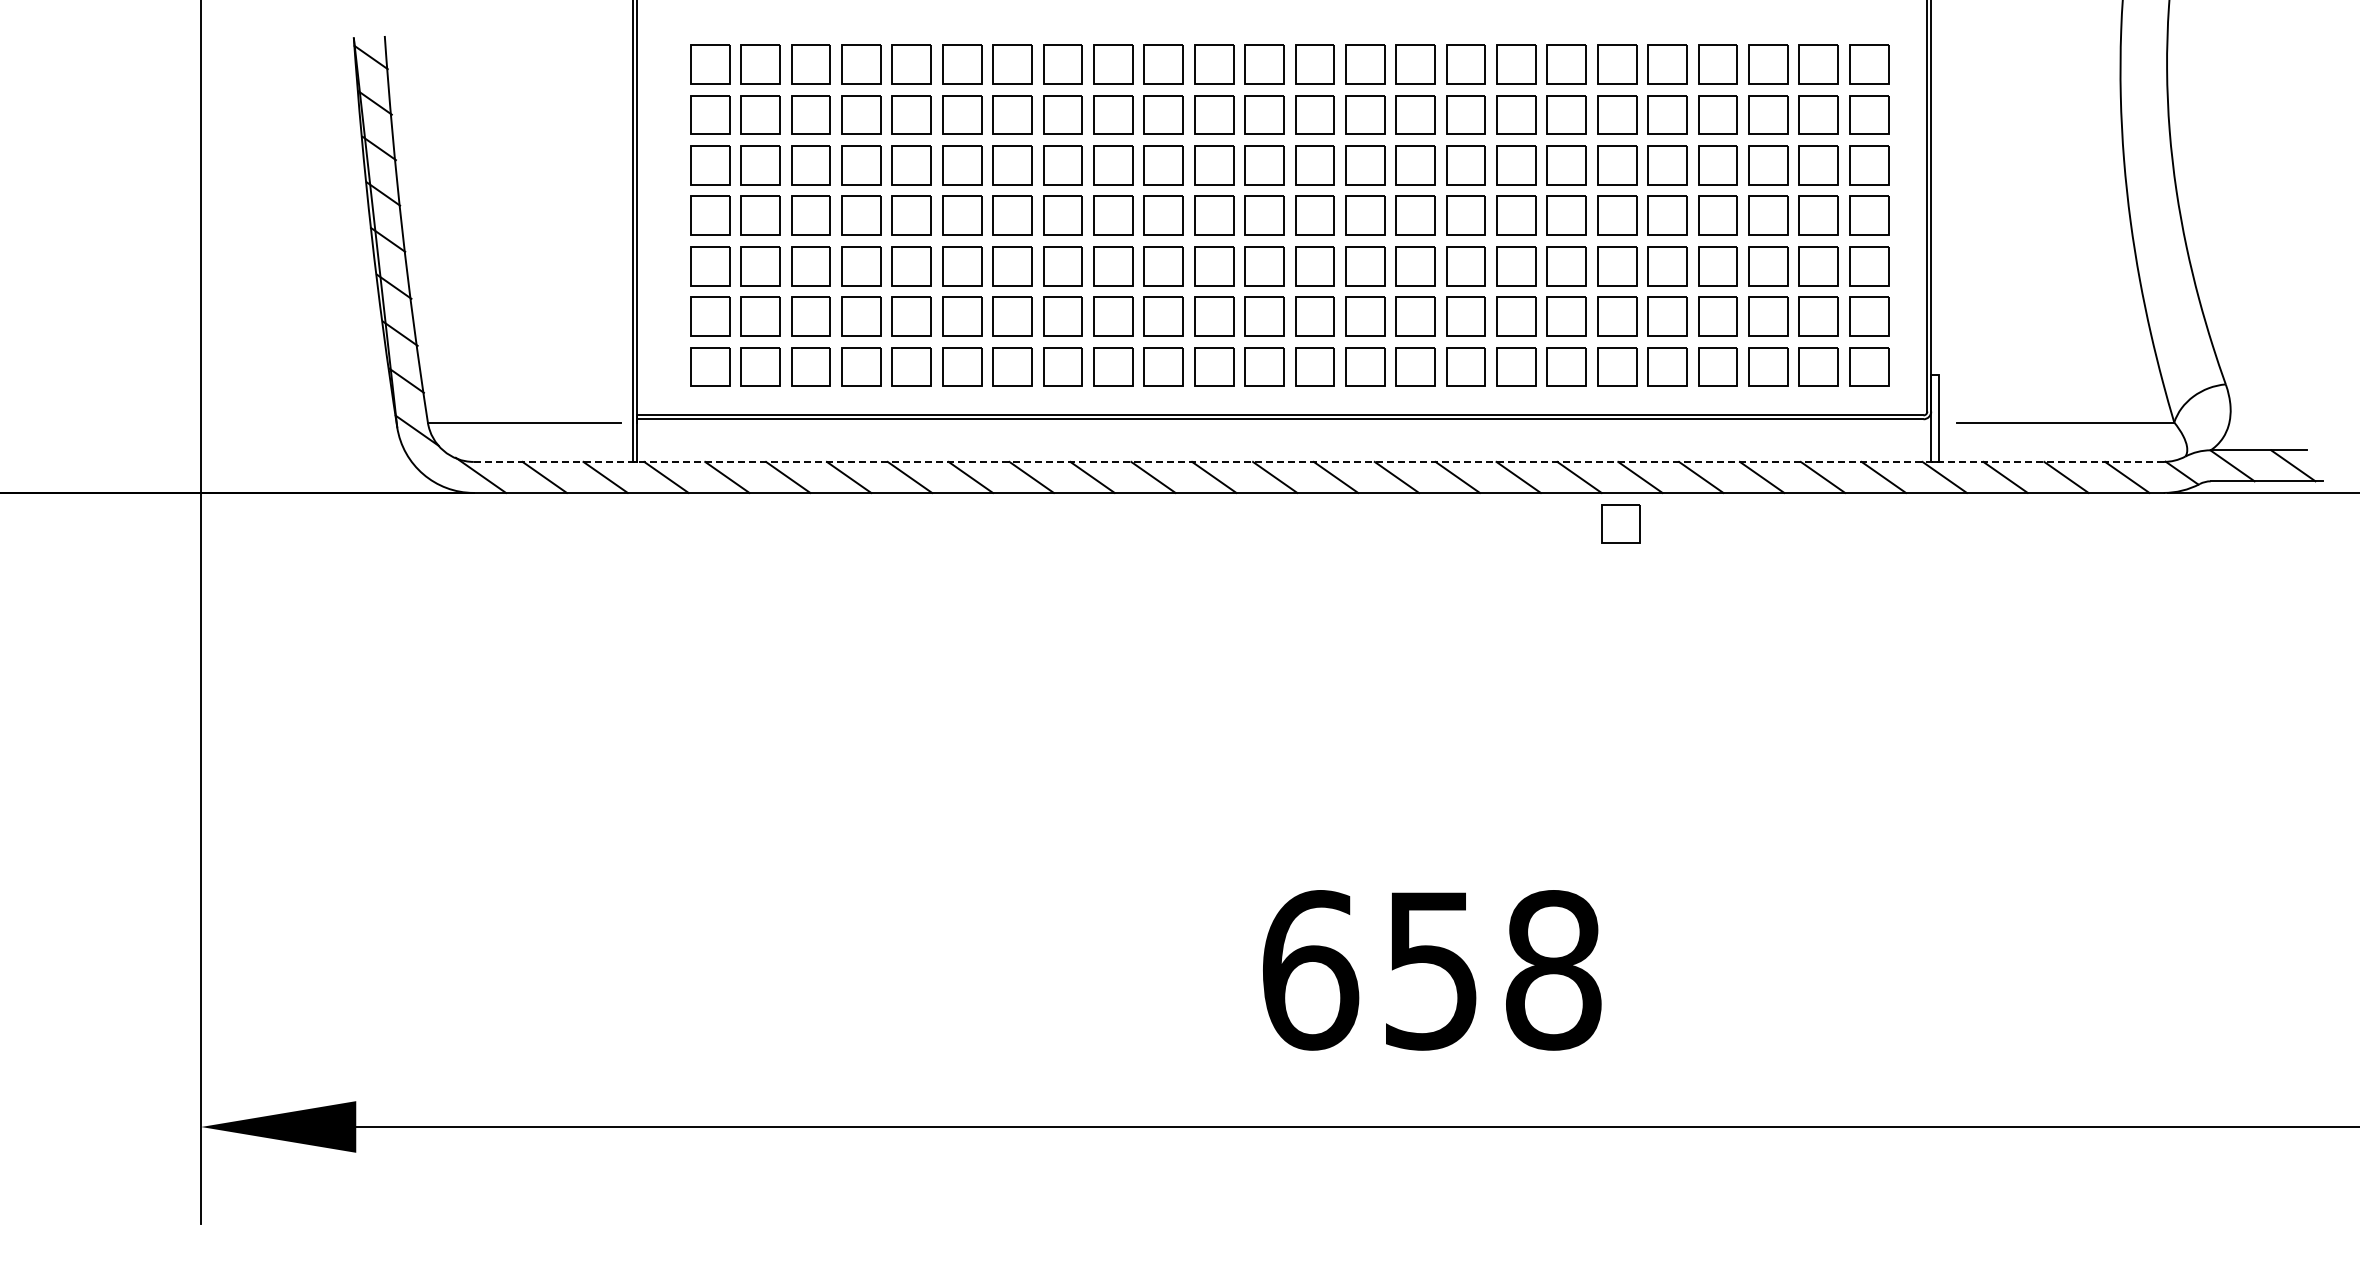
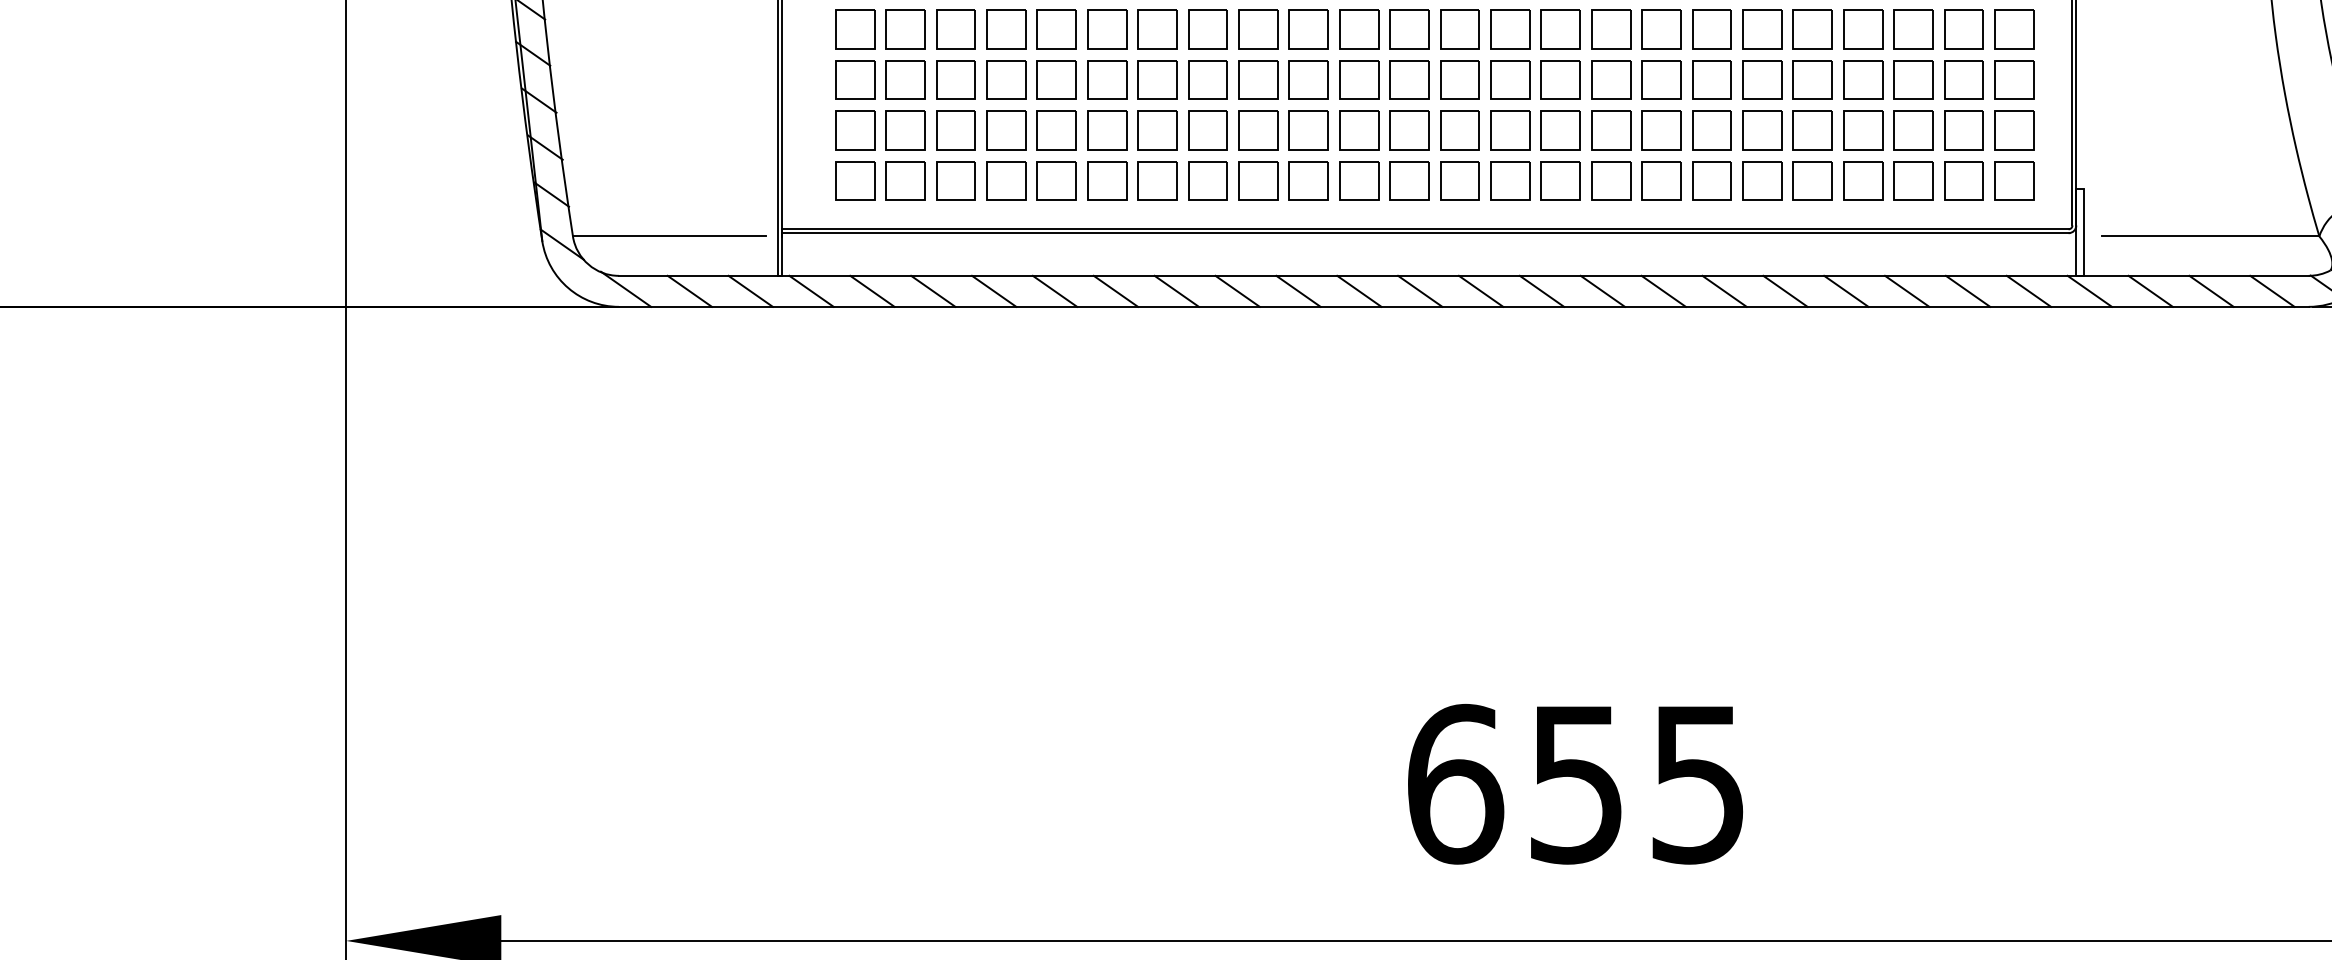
line: (1318, 461) -> (1463, 275), dashed -> solid
part: (1620, 523) -> (1765, 337), removed
text: (1553, 970) -> (1698, 784), 658 -> 655

